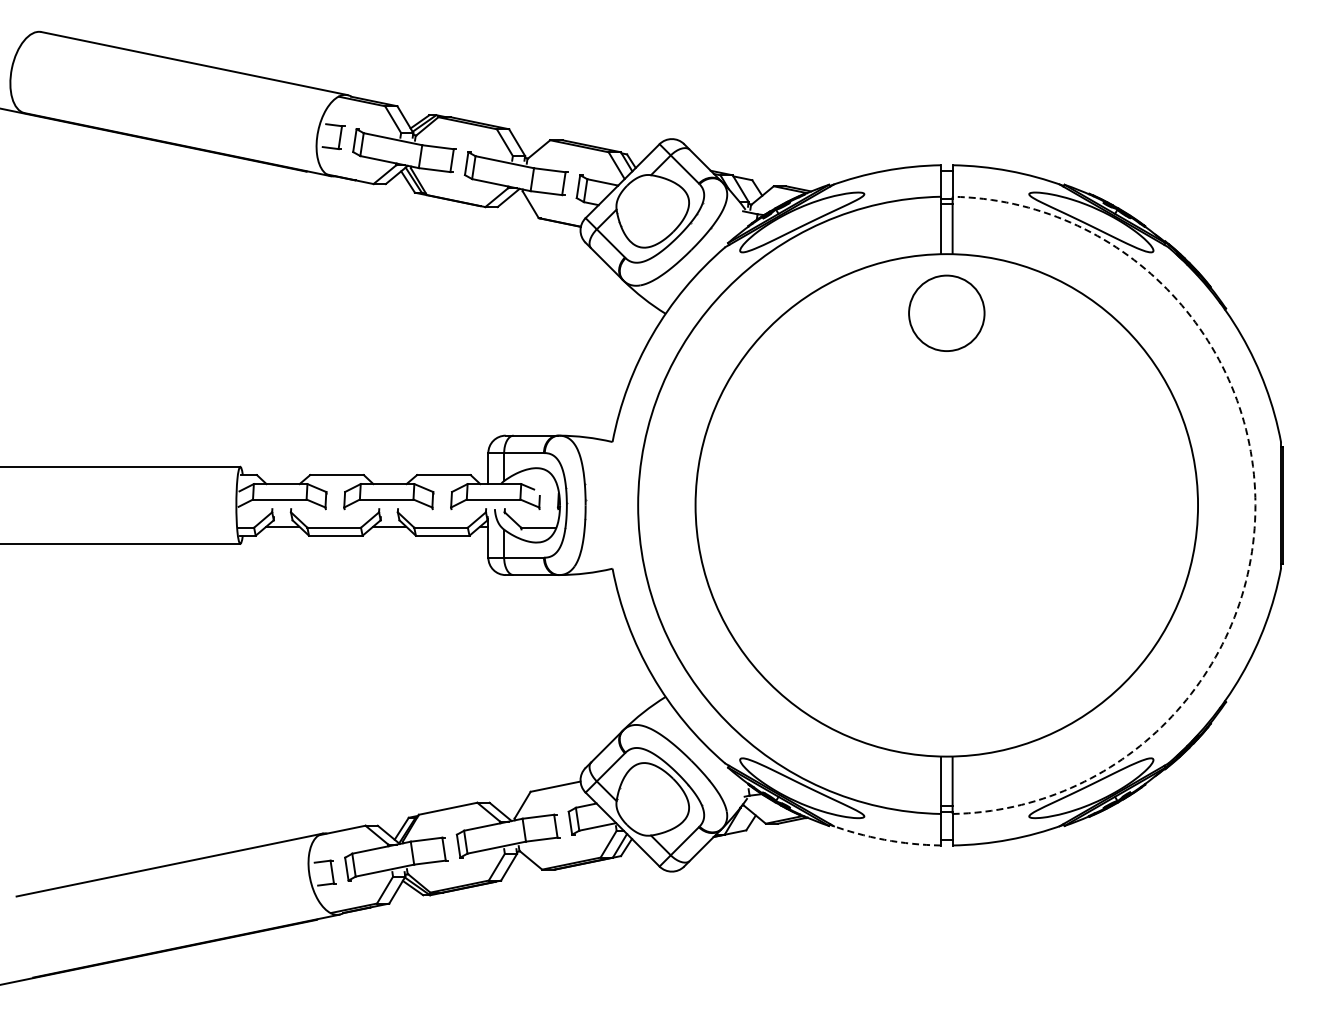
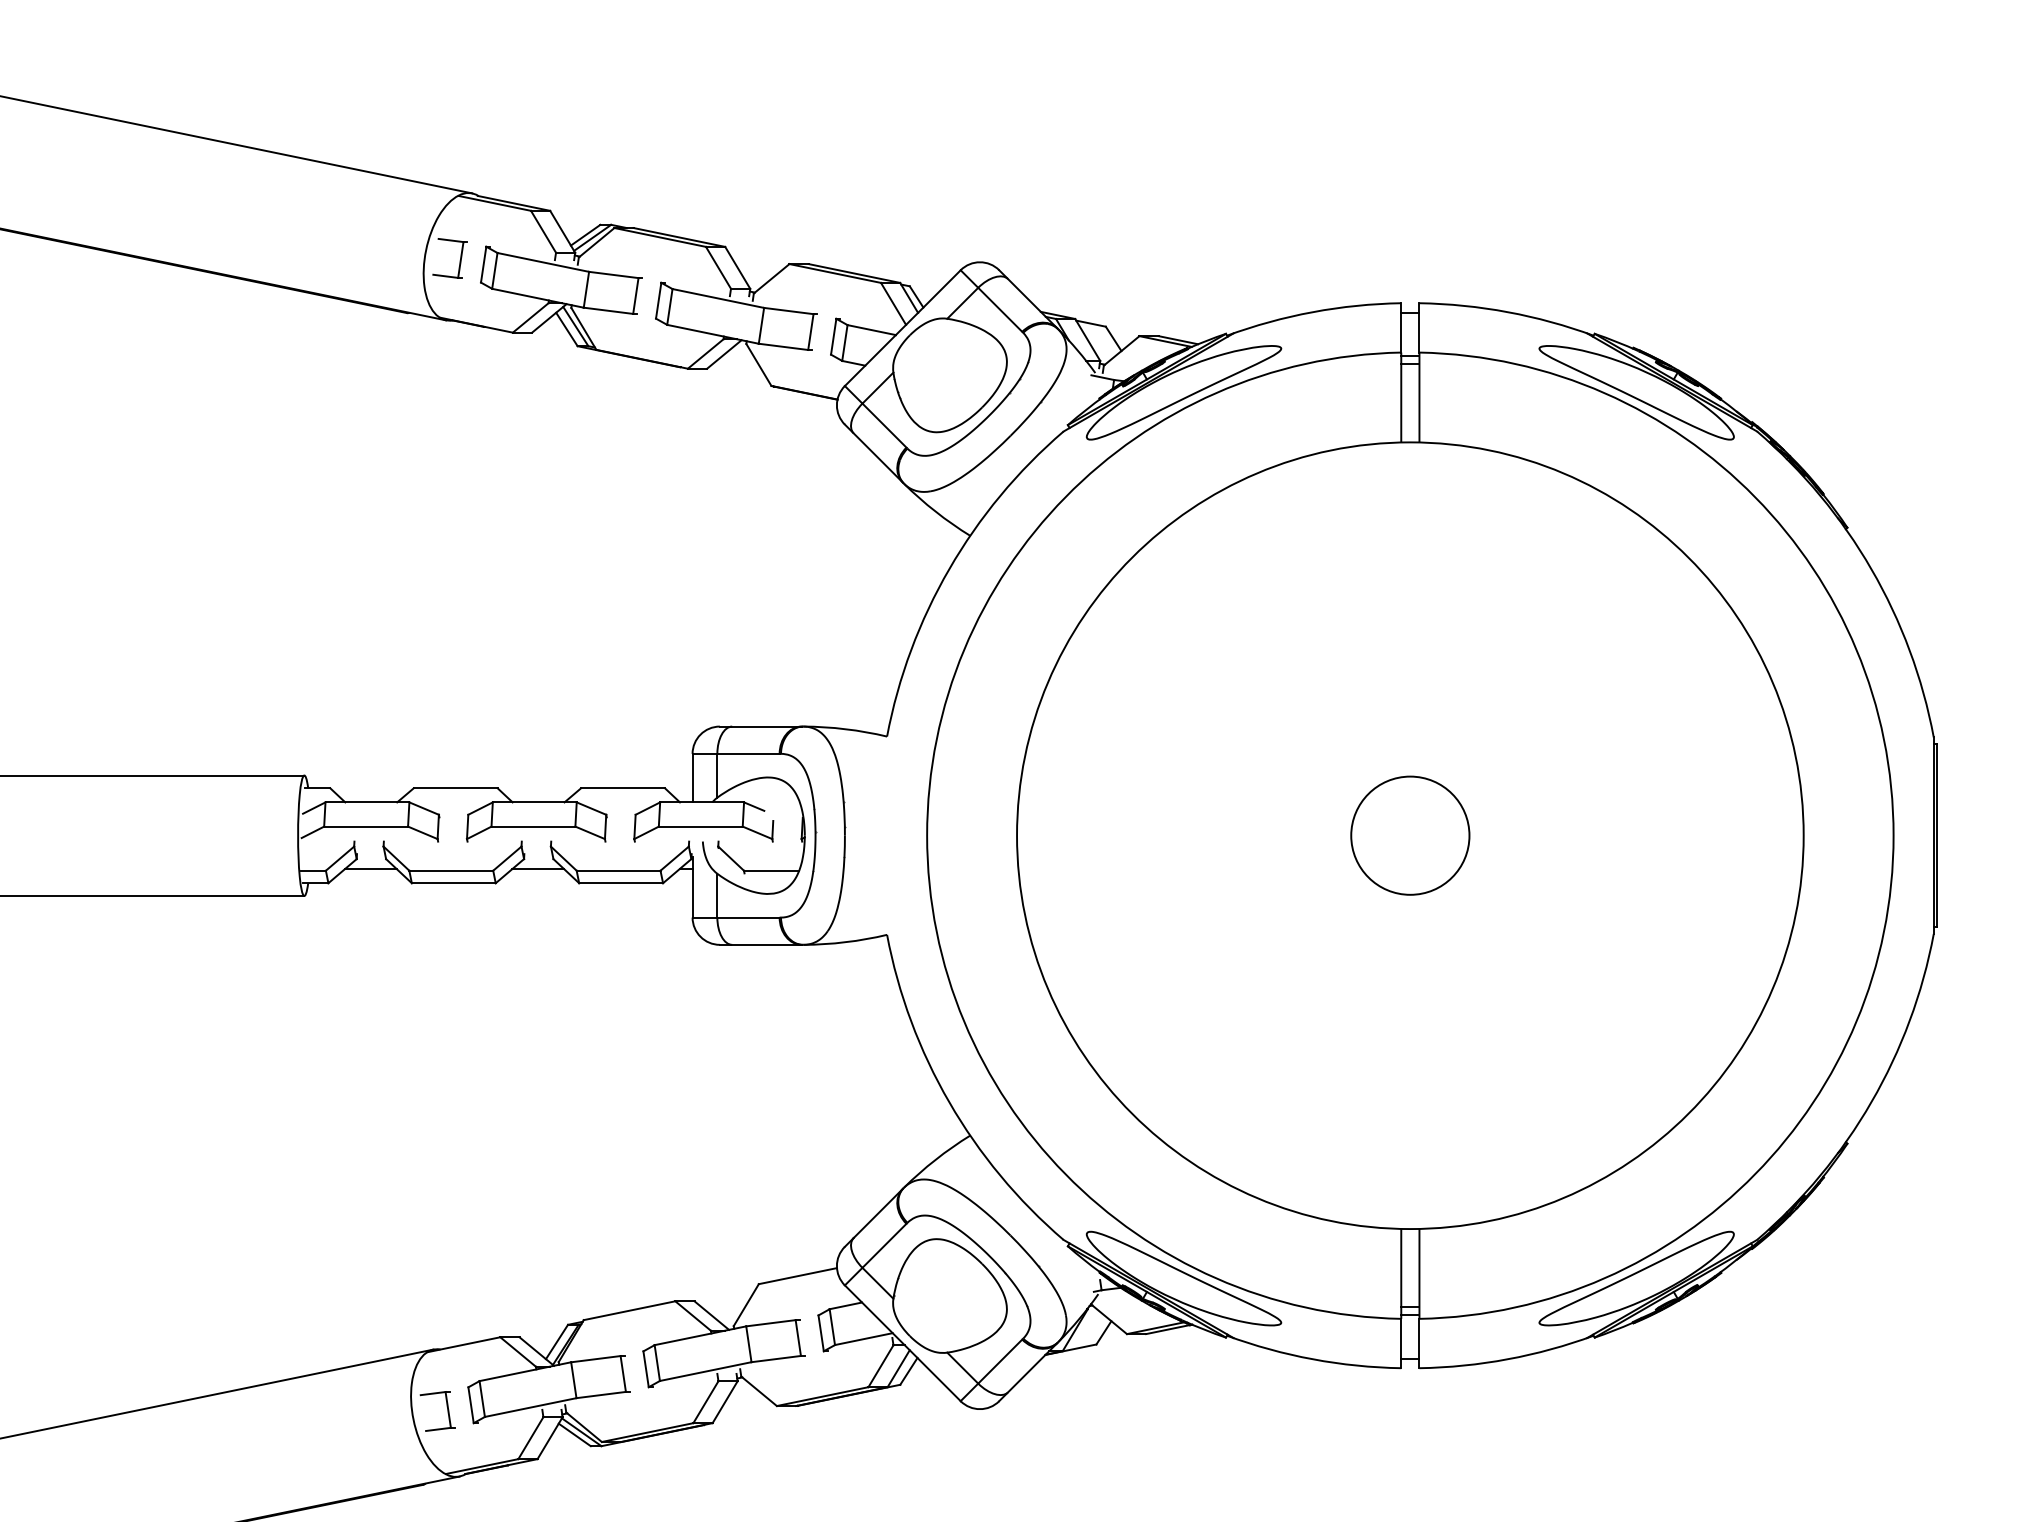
circle: (946, 312) -> (1409, 834), moved
arc: (1255, 505) -> (1893, 835), dashed -> solid
arc: (884, 839) -> (1312, 1358), dashed -> solid

